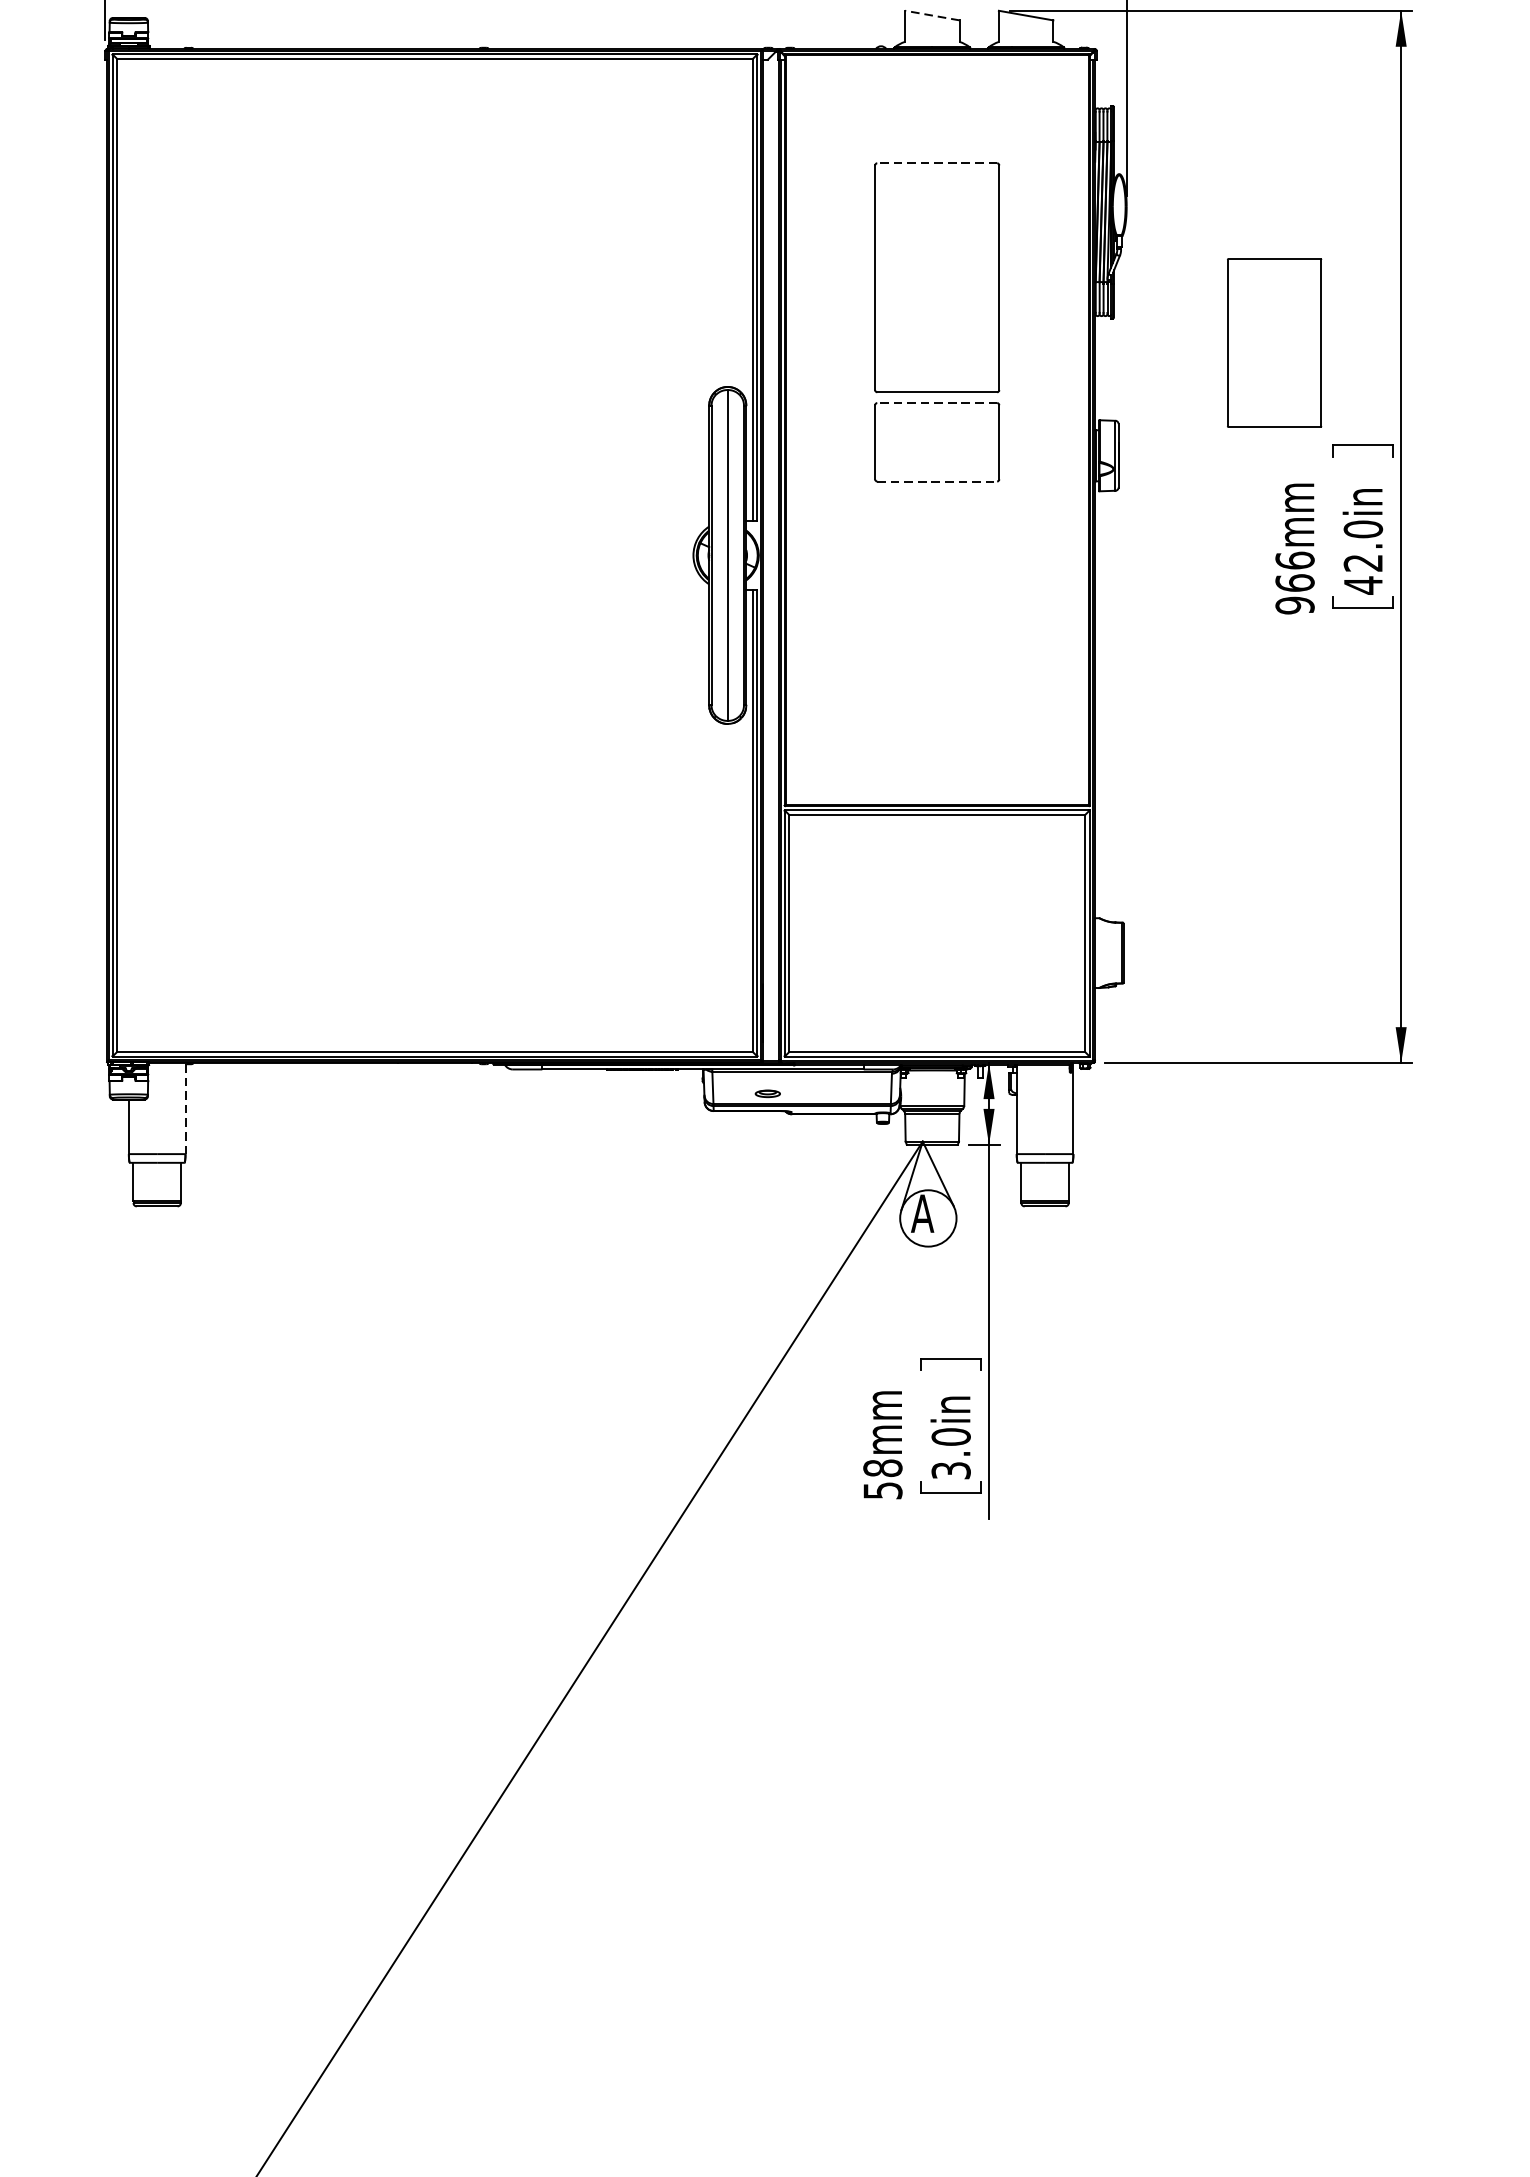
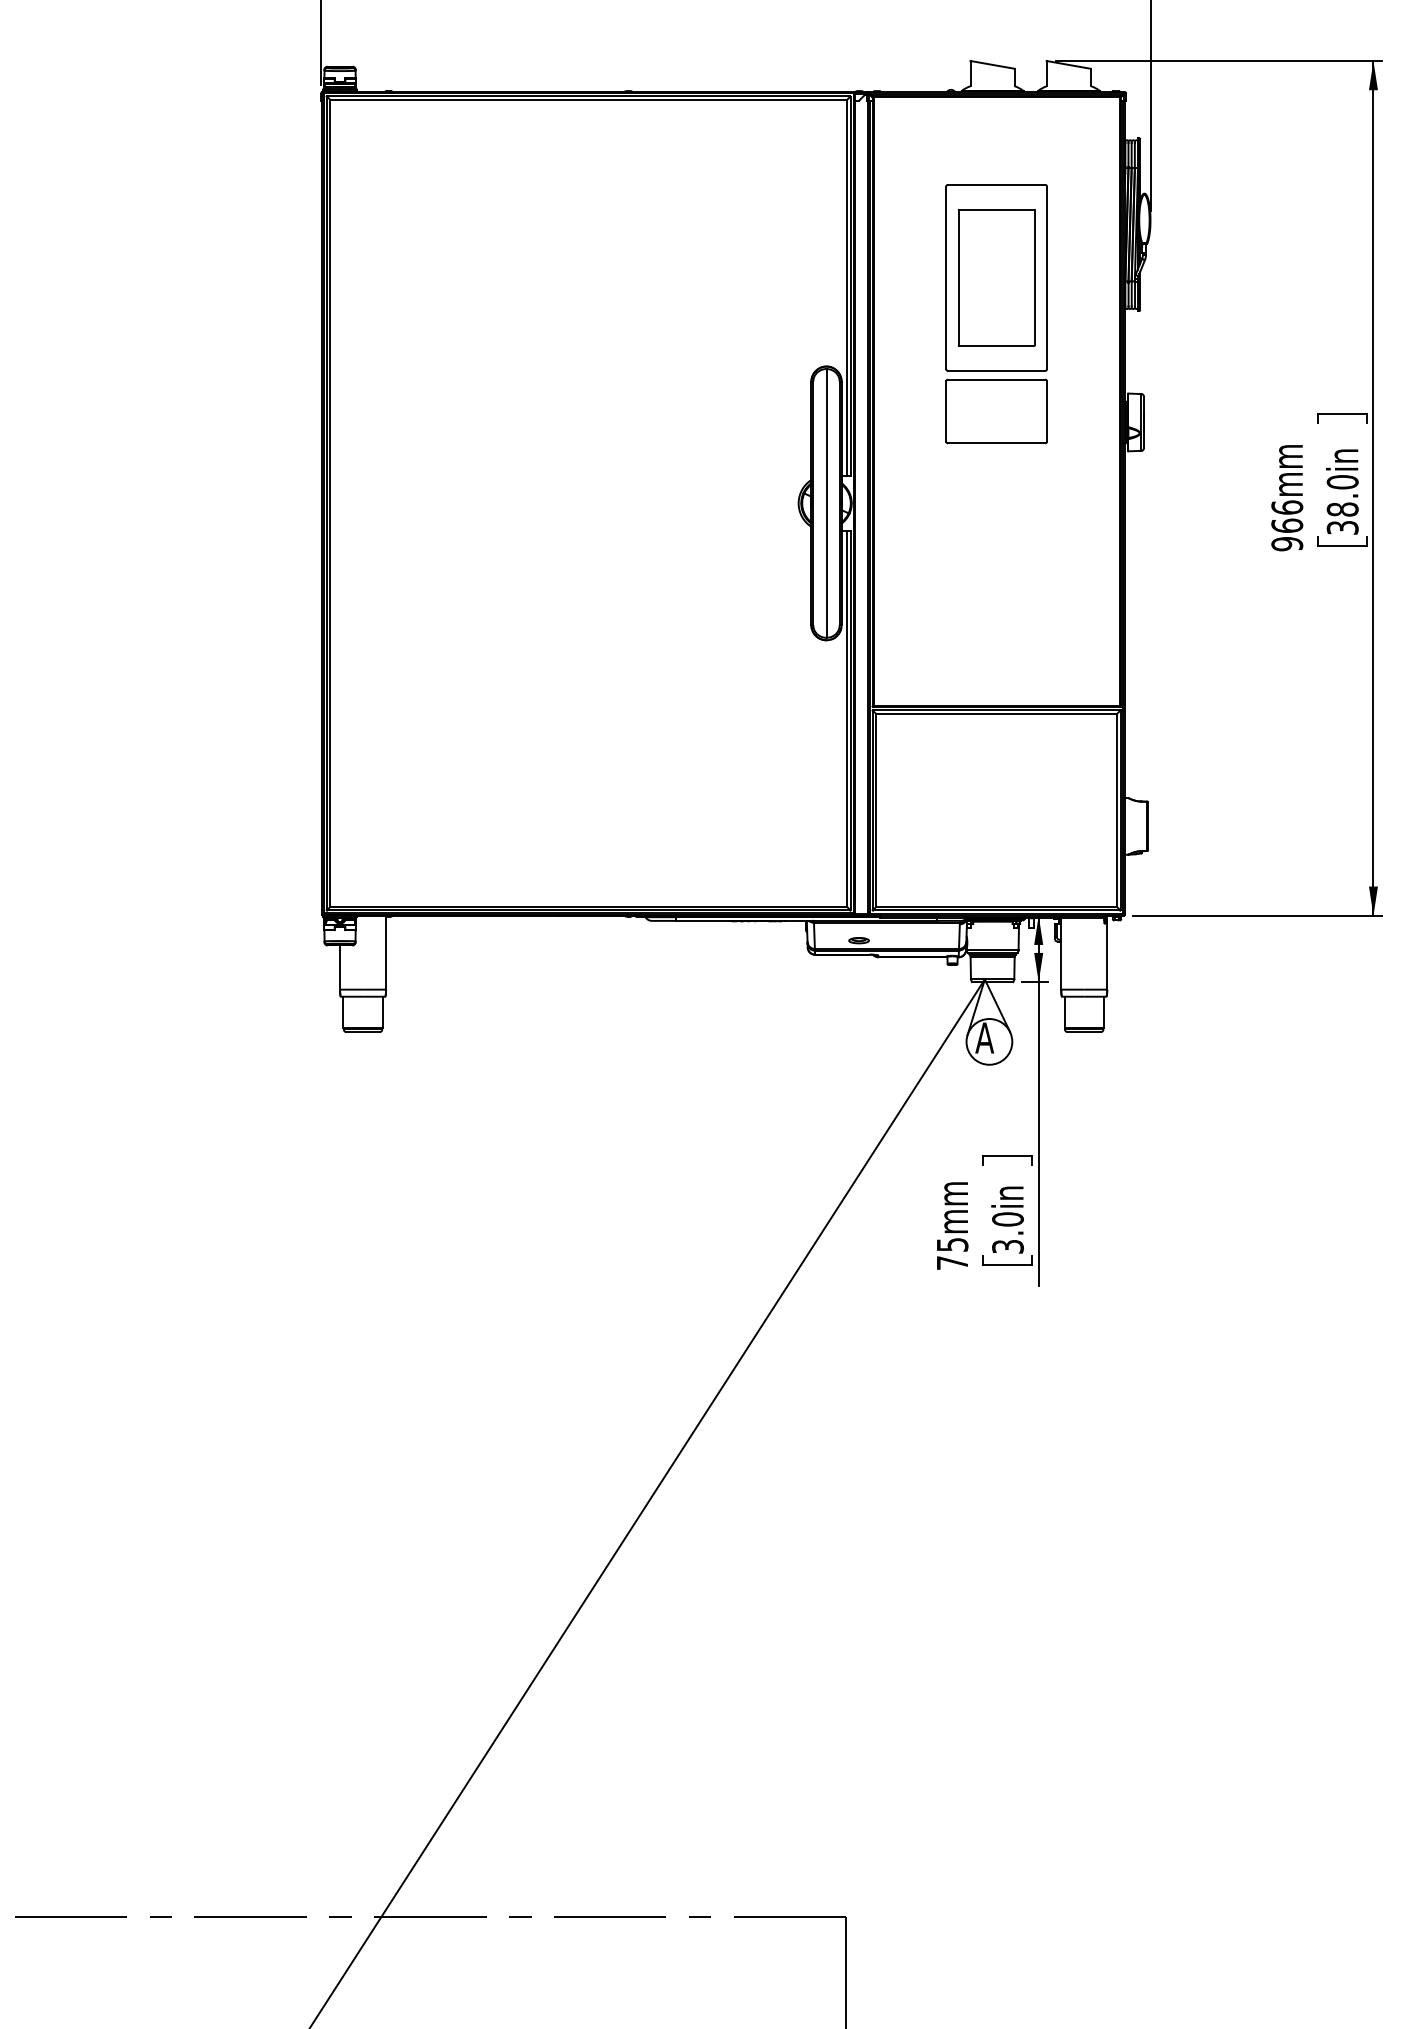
line: (932, 15) -> (992, 64), dashed -> solid
line: (937, 162) -> (996, 184), dashed -> solid
part: (1274, 342) -> (996, 277), moved
line: (937, 402) -> (996, 379), dashed -> solid
line: (937, 481) -> (996, 443), dashed -> solid
text: (1363, 574) -> (1342, 518), 42.0in -> 38.0in
line: (186, 1108) -> (386, 952), dashed -> solid
text: (882, 1478) -> (952, 1253), 58mm -> 75mm

